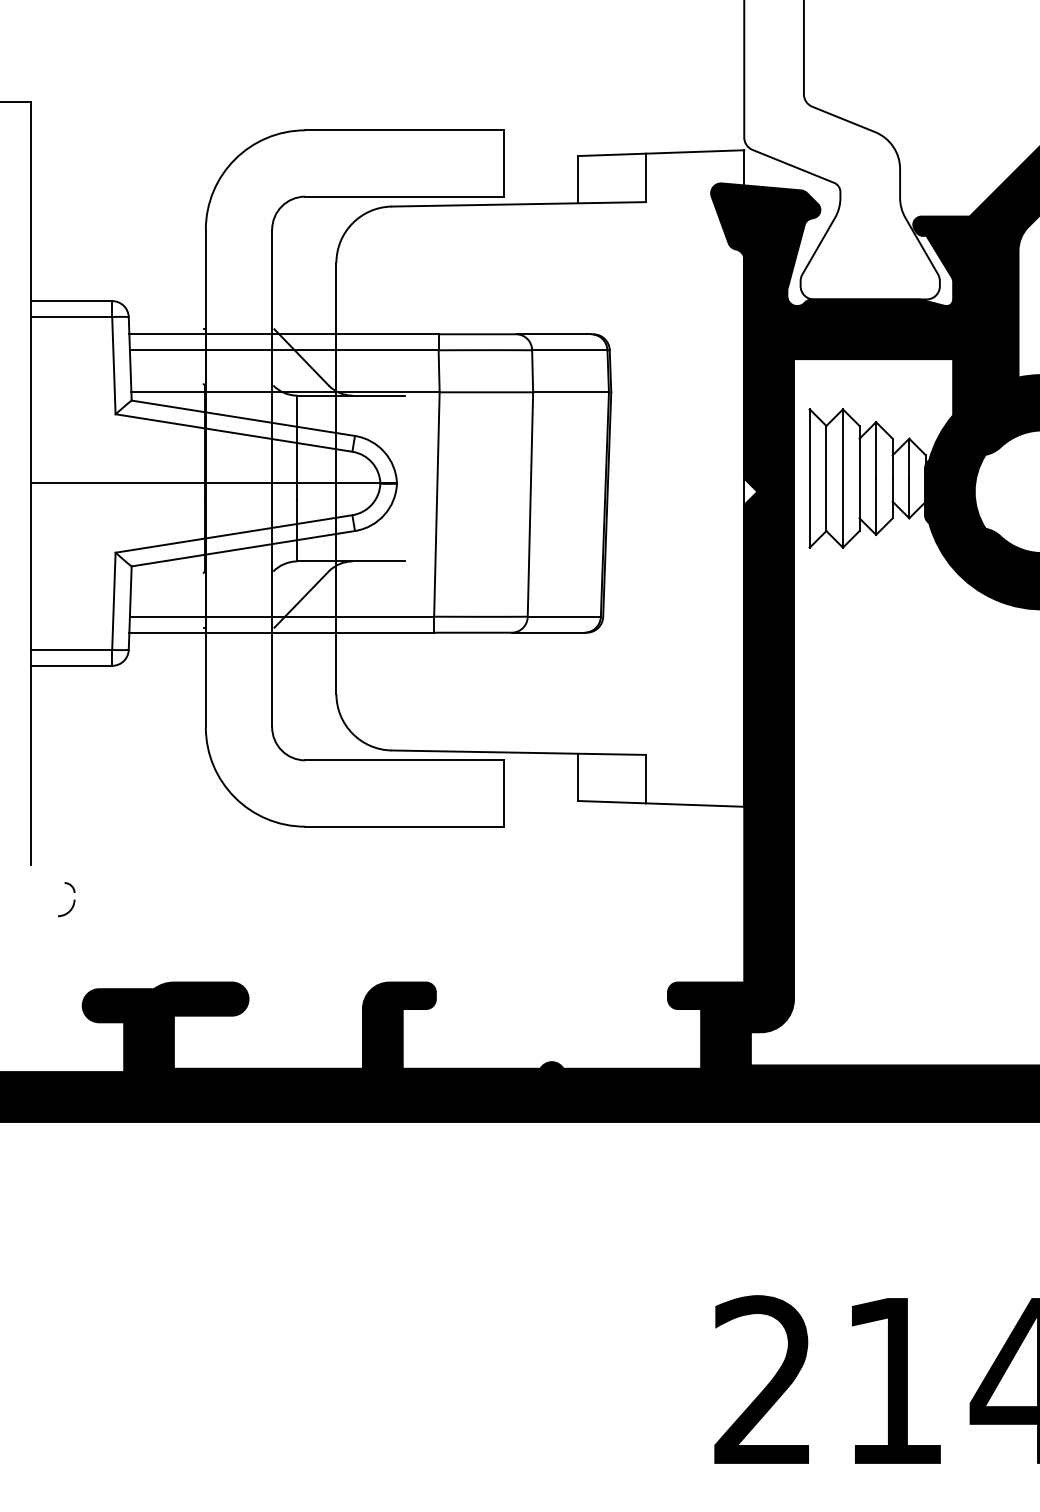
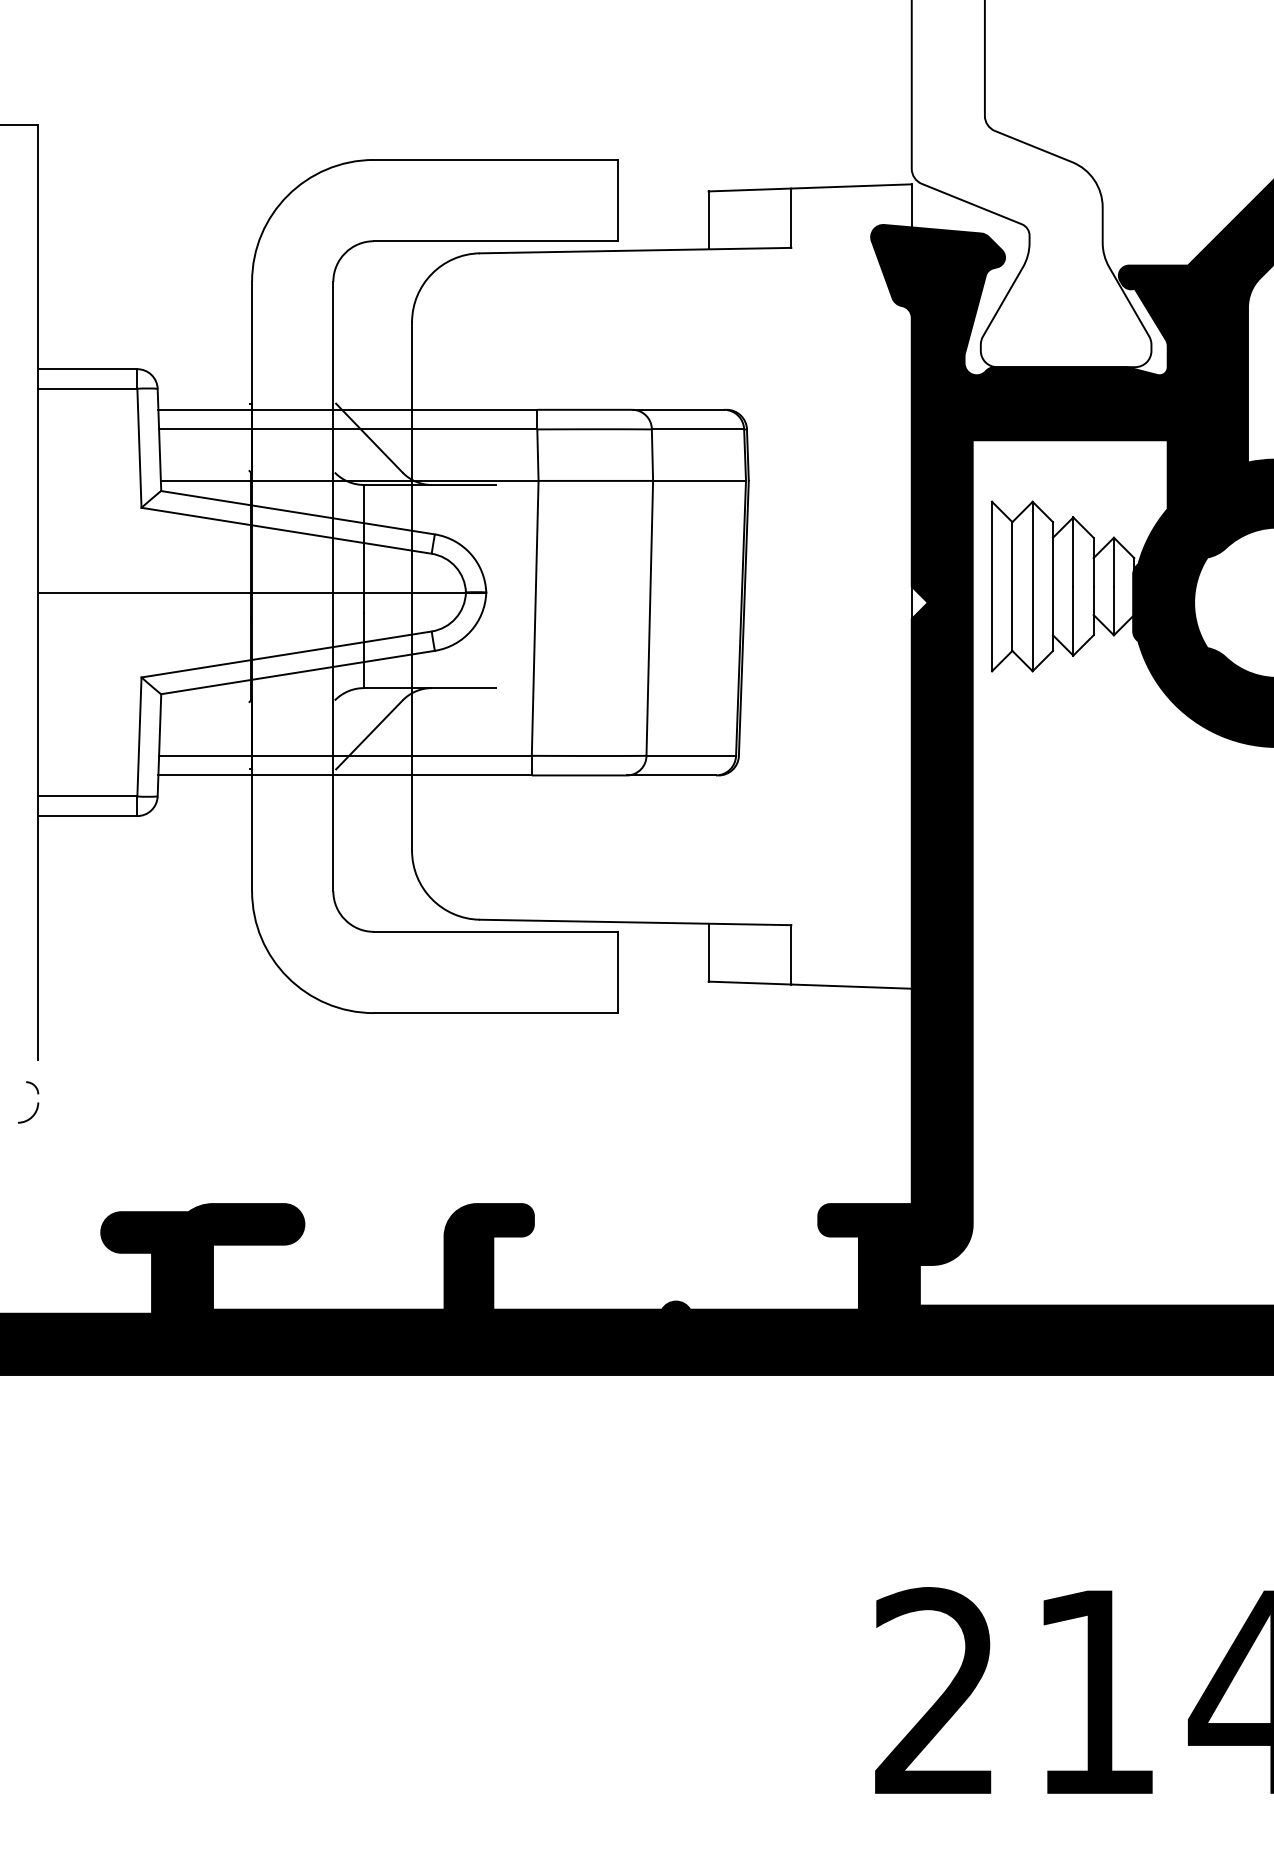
part: (73, 902) -> (36, 1106), moved

